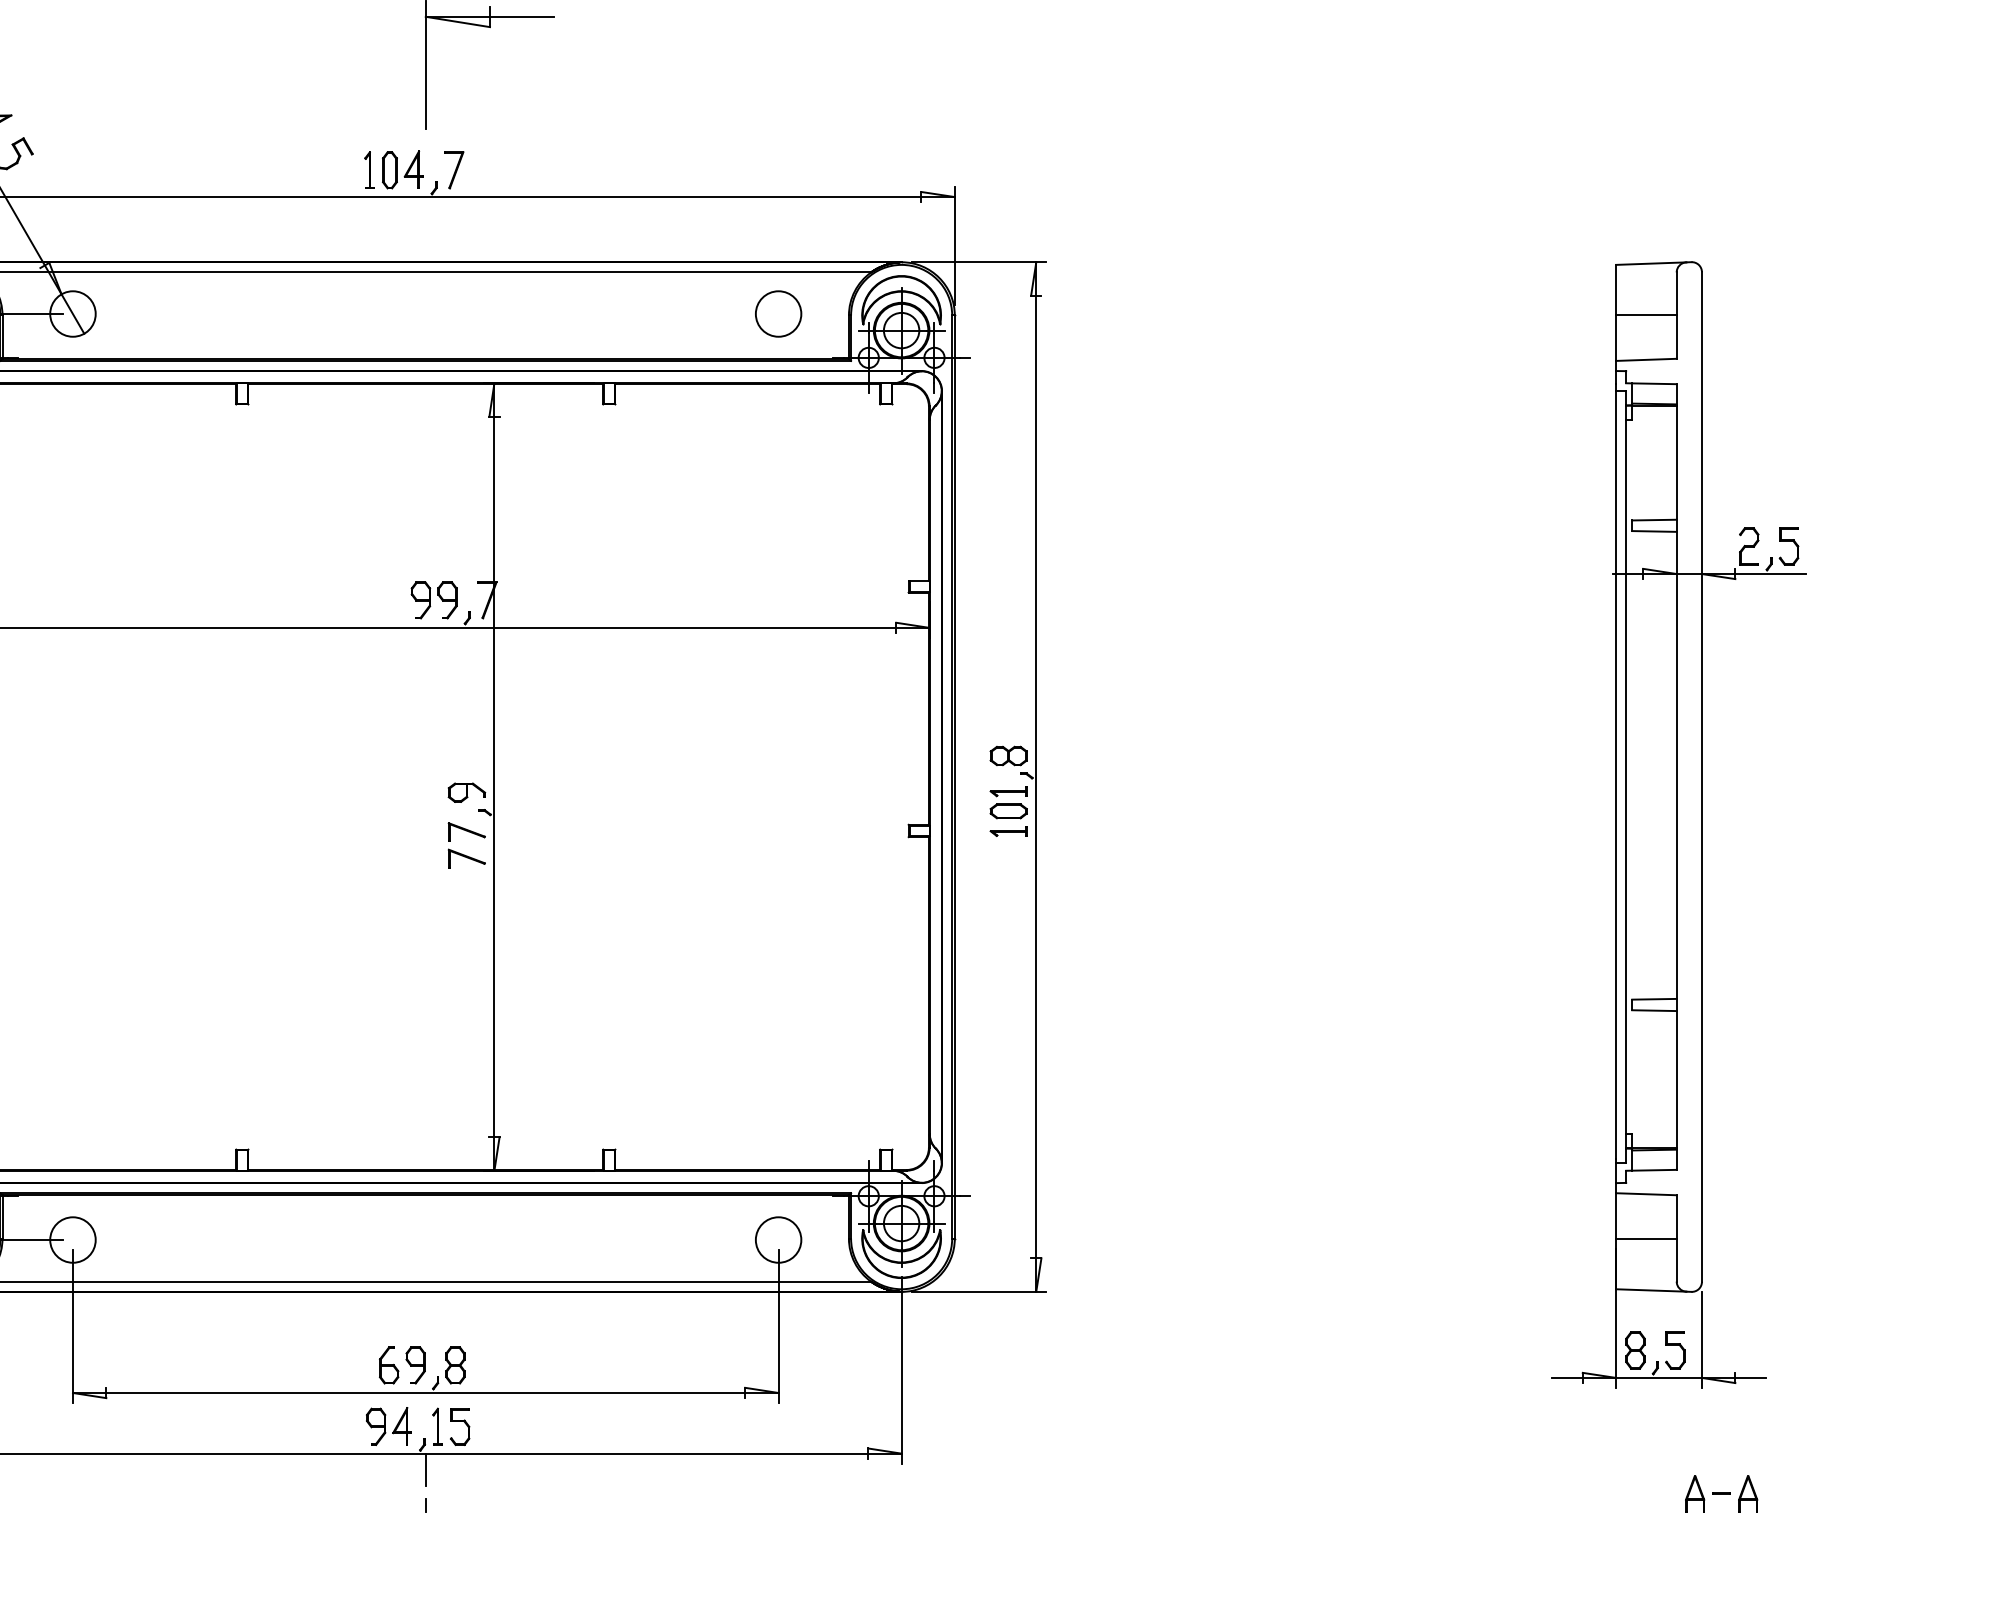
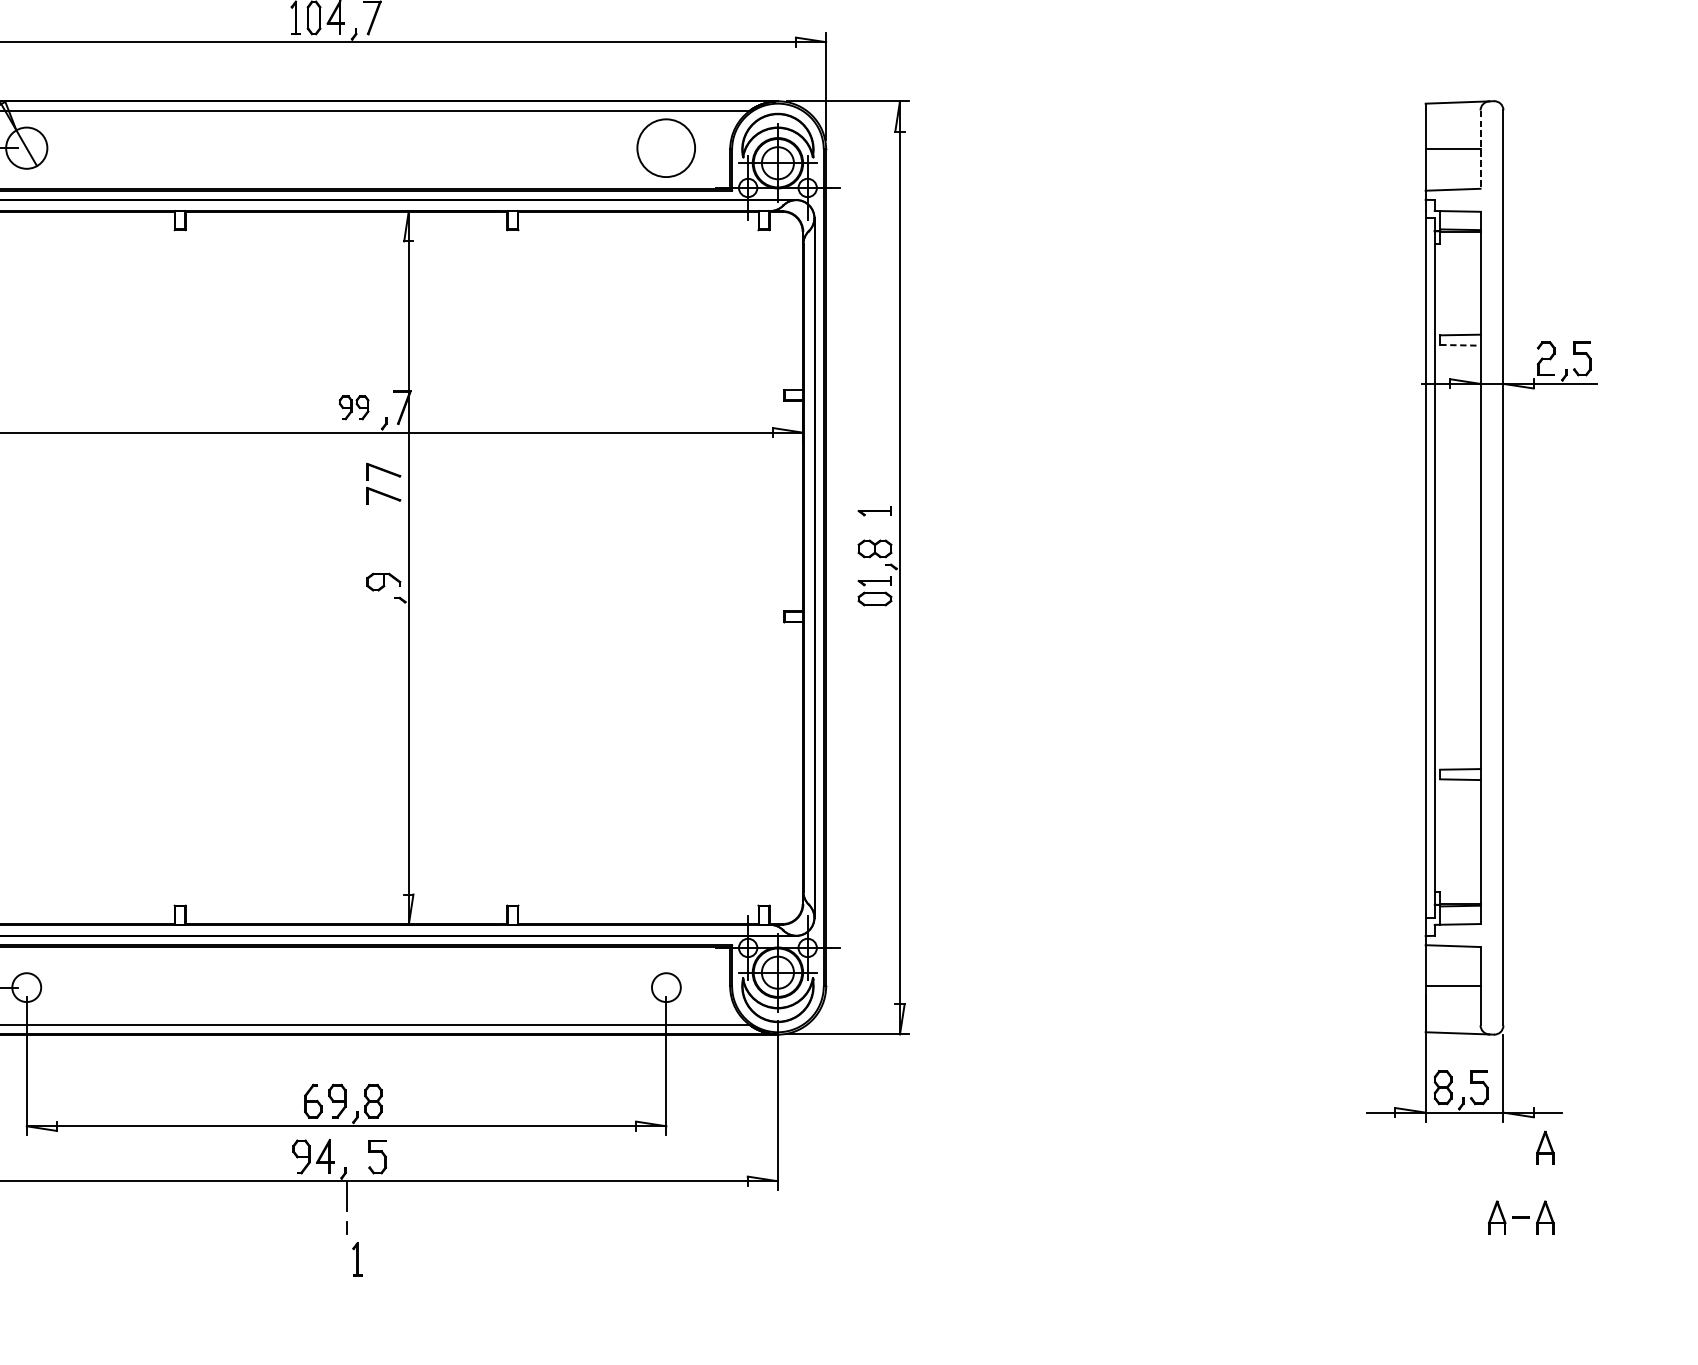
circle: (778, 313) -> (666, 147), size x1.4
line: (1676, 316) -> (1480, 150), solid -> dashed
line: (1654, 531) -> (1460, 345), solid -> dashed
part: (433, 600) -> (353, 407), size x0.7
part: (1008, 831) -> (874, 511), moved
part: (462, 853) -> (379, 491), moved
circle: (72, 1239) -> (26, 987), size x0.7
circle: (778, 1239) -> (666, 987), size x0.7
part: (1748, 1416) -> (1545, 1147), added
part: (437, 1426) -> (357, 1259), moved

